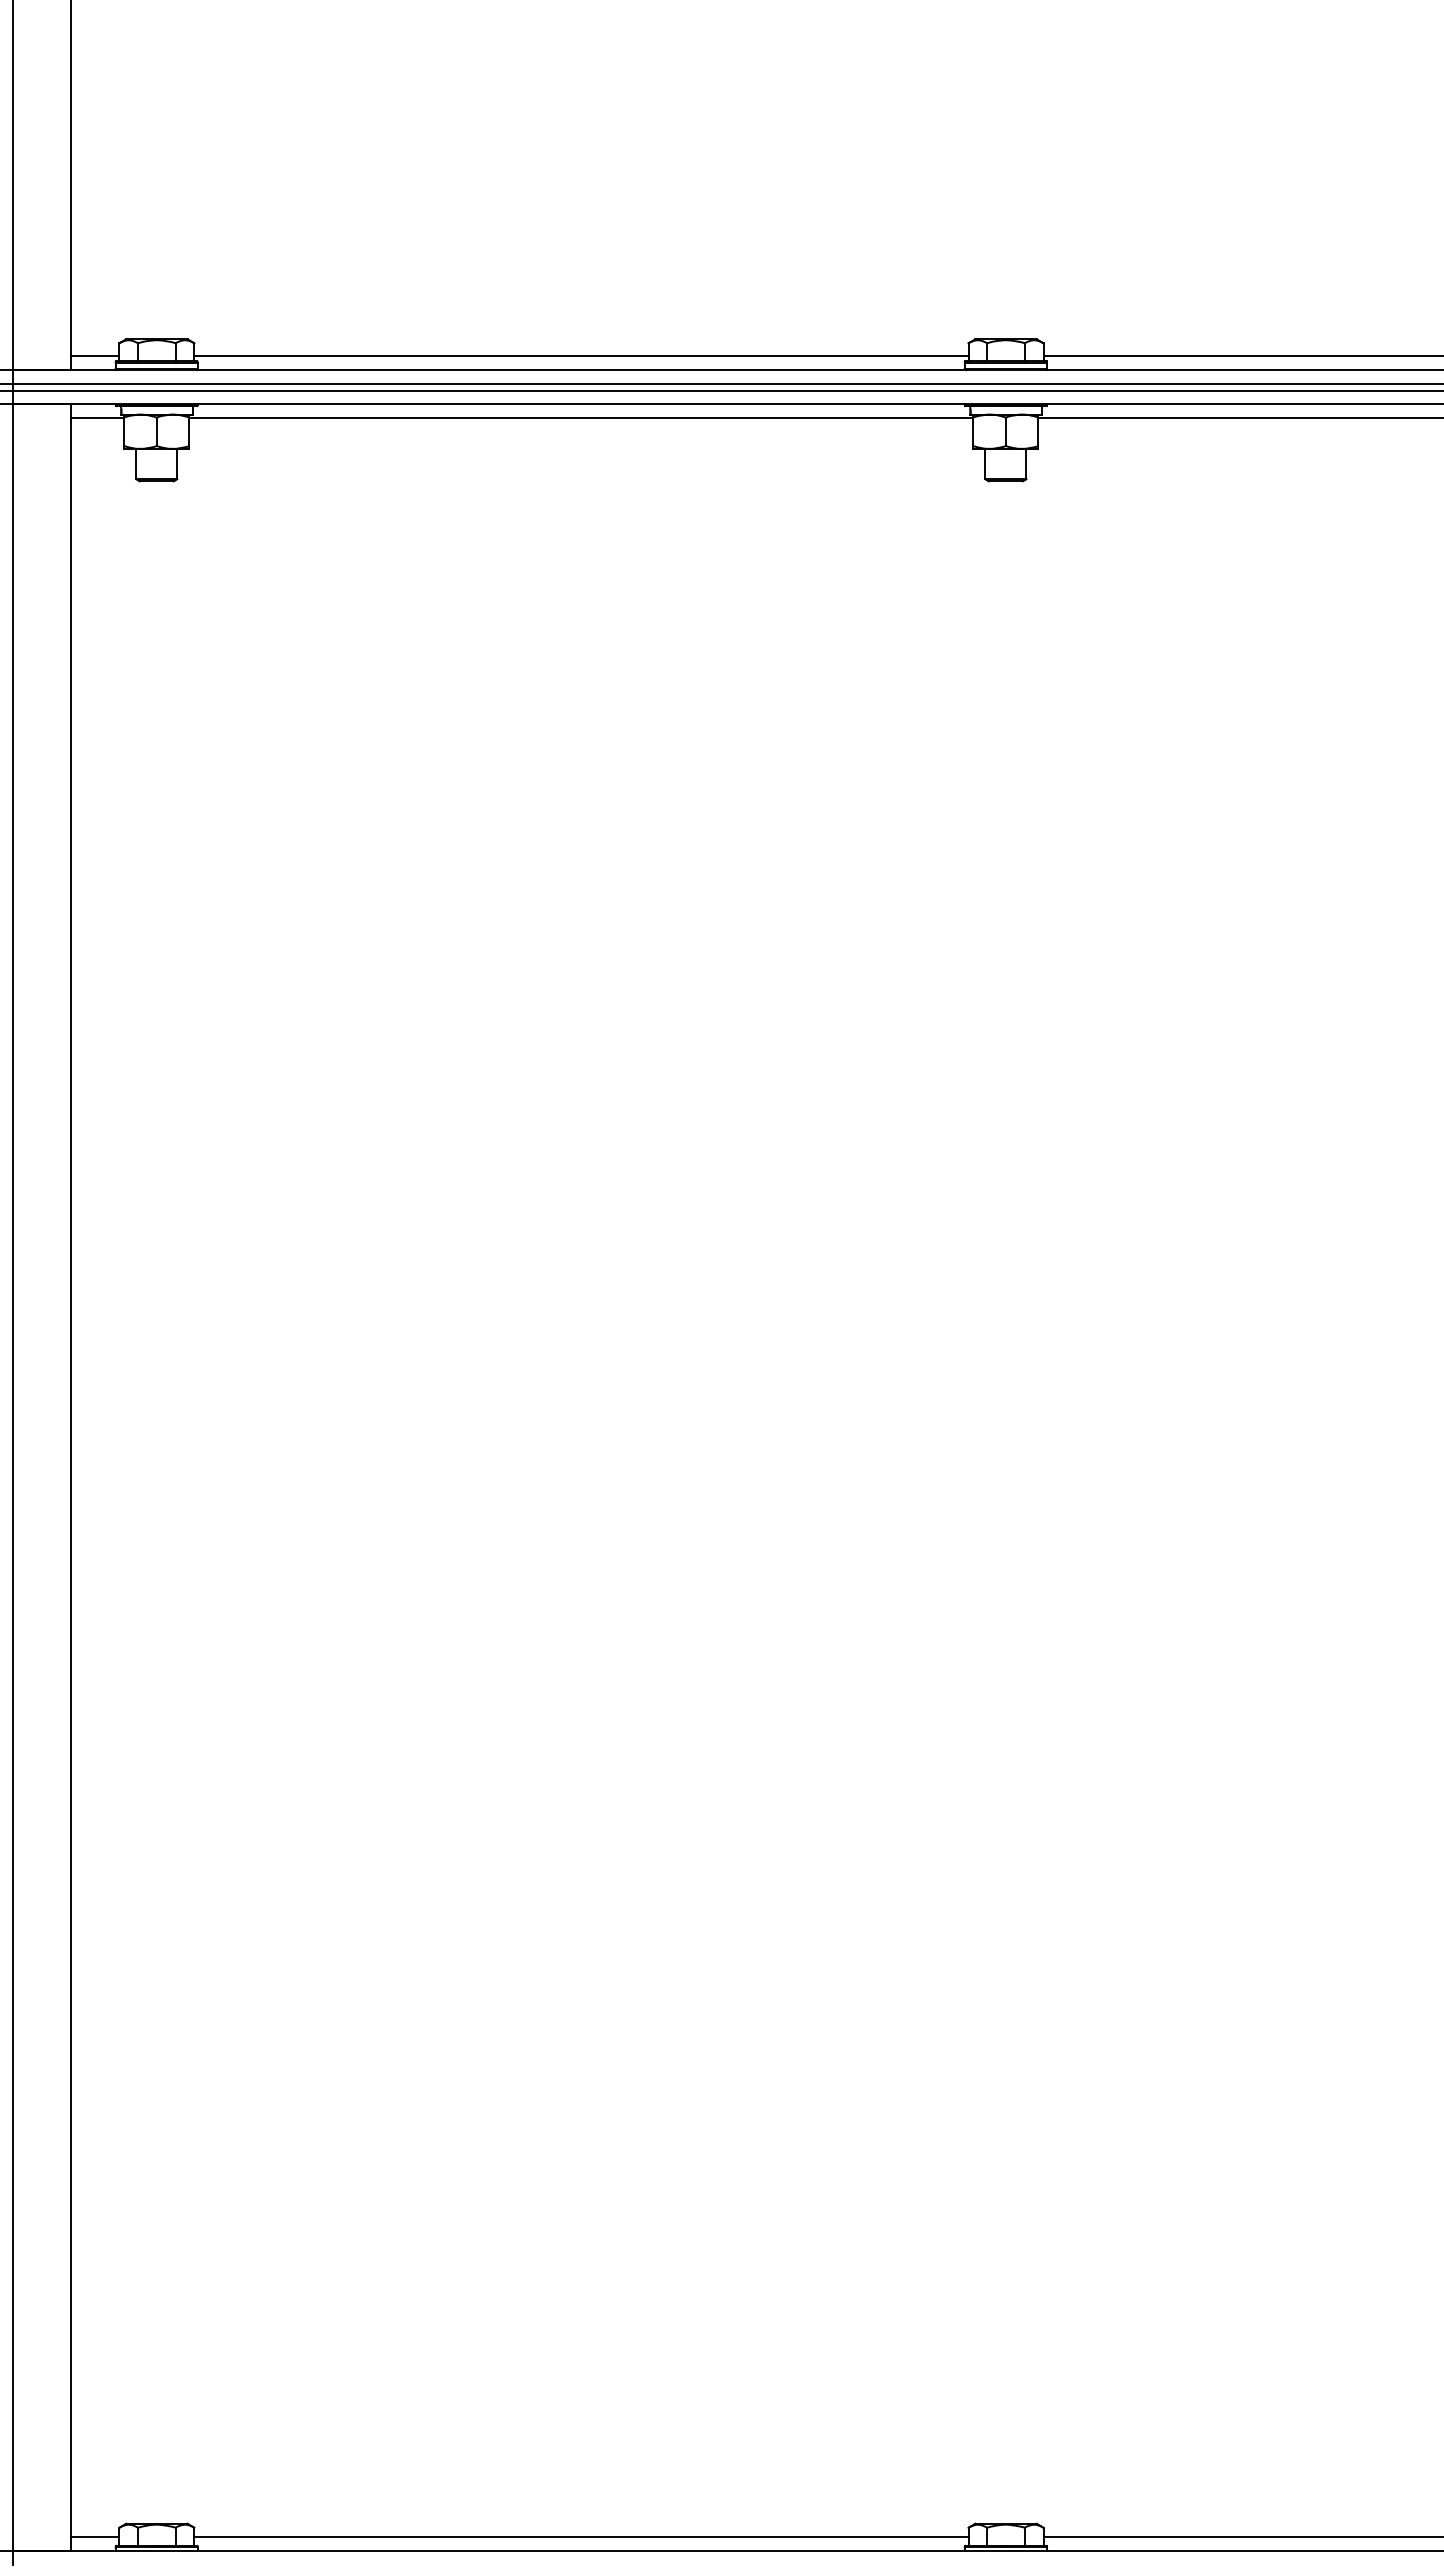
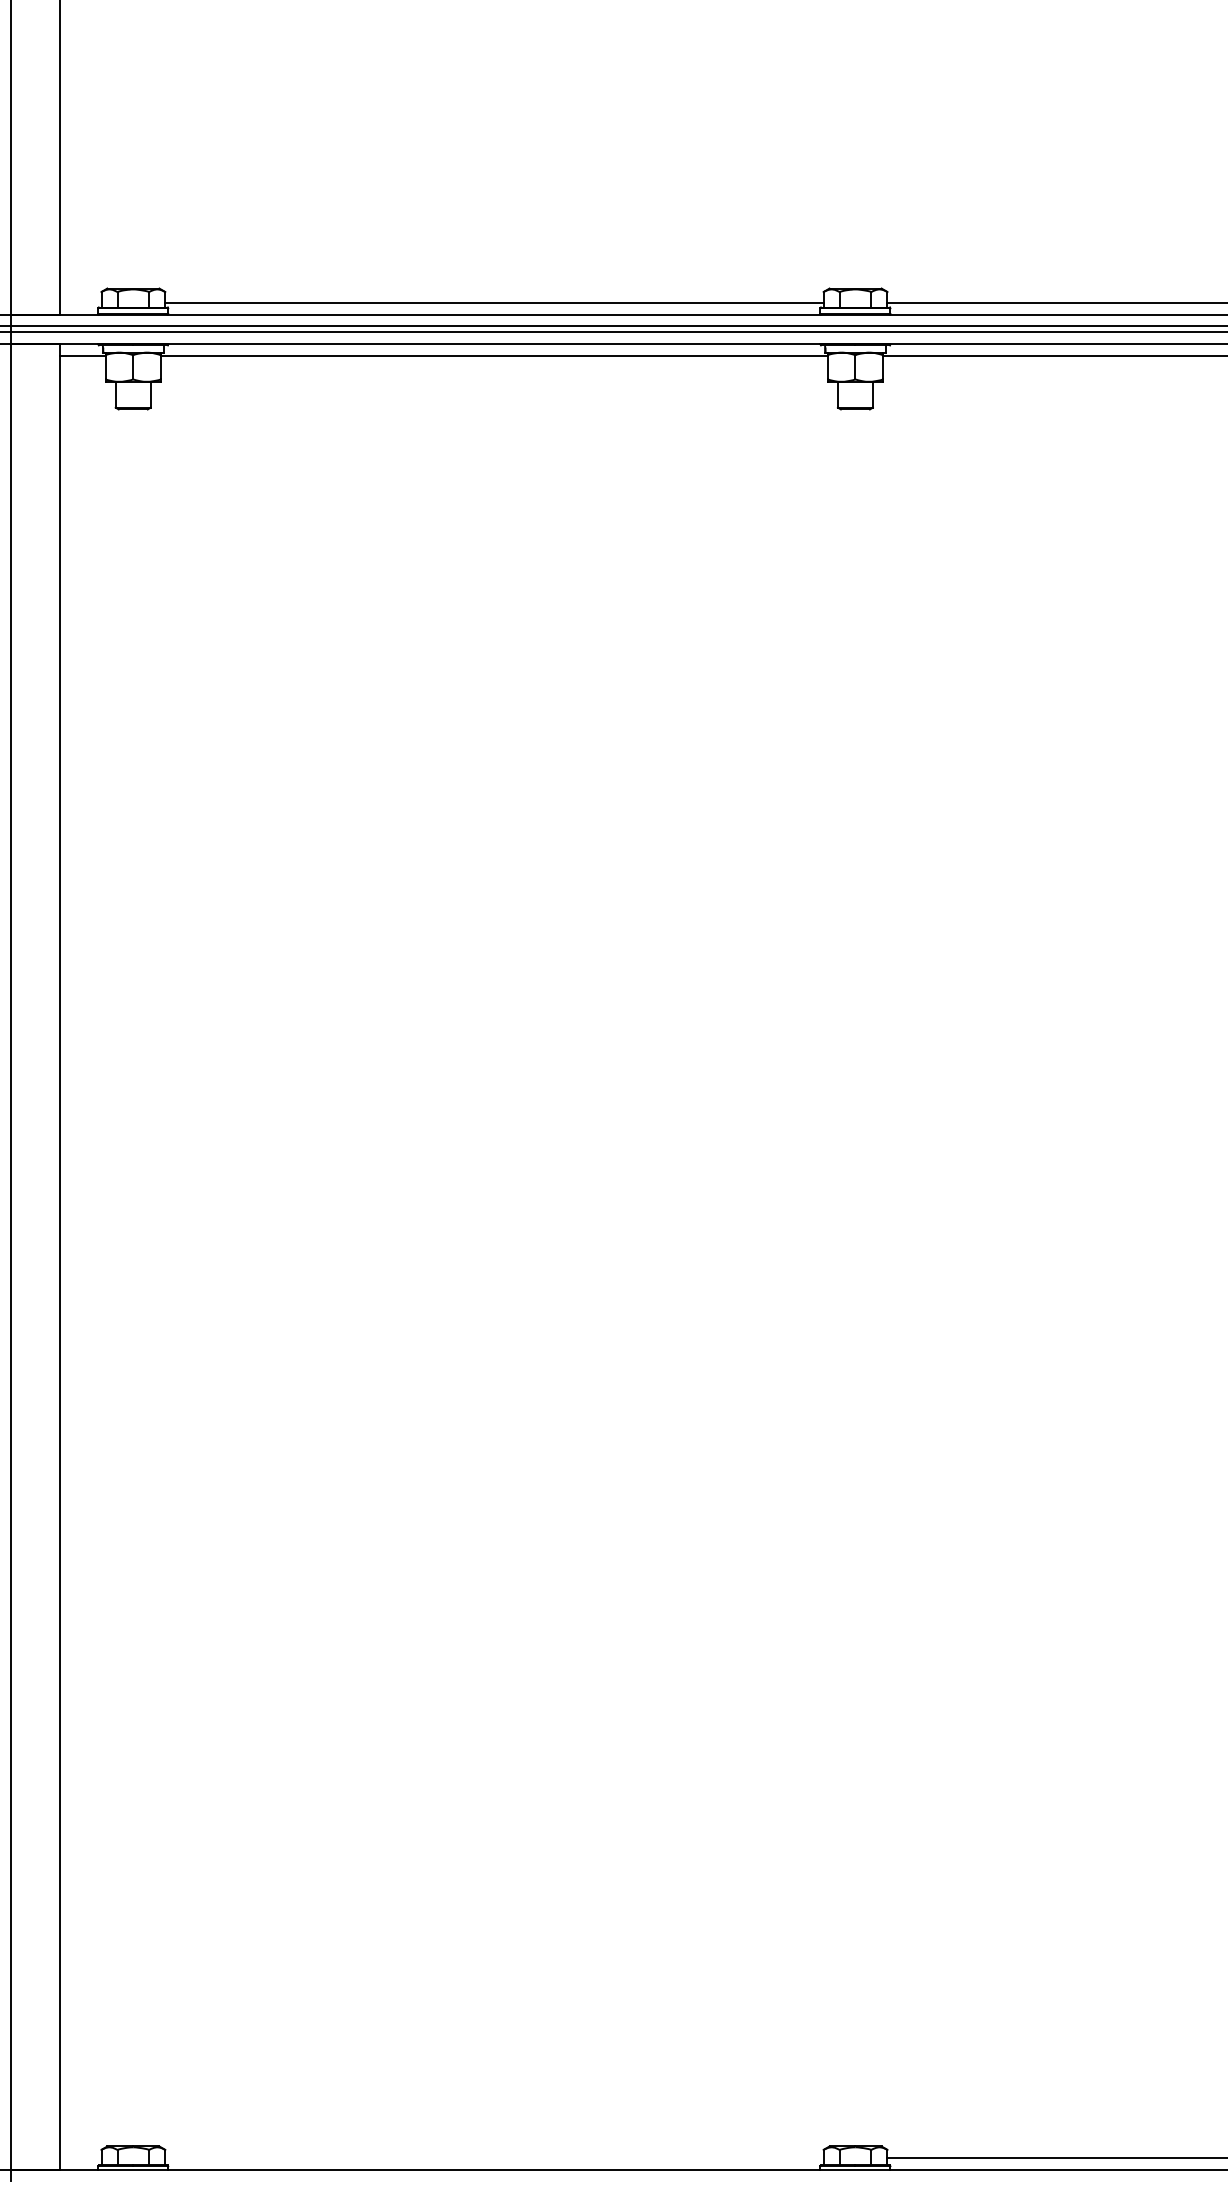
line: (95, 356) -> (81, 303), removed
line: (95, 2537) -> (81, 2158), removed
line: (581, 2537) -> (494, 2158), removed

